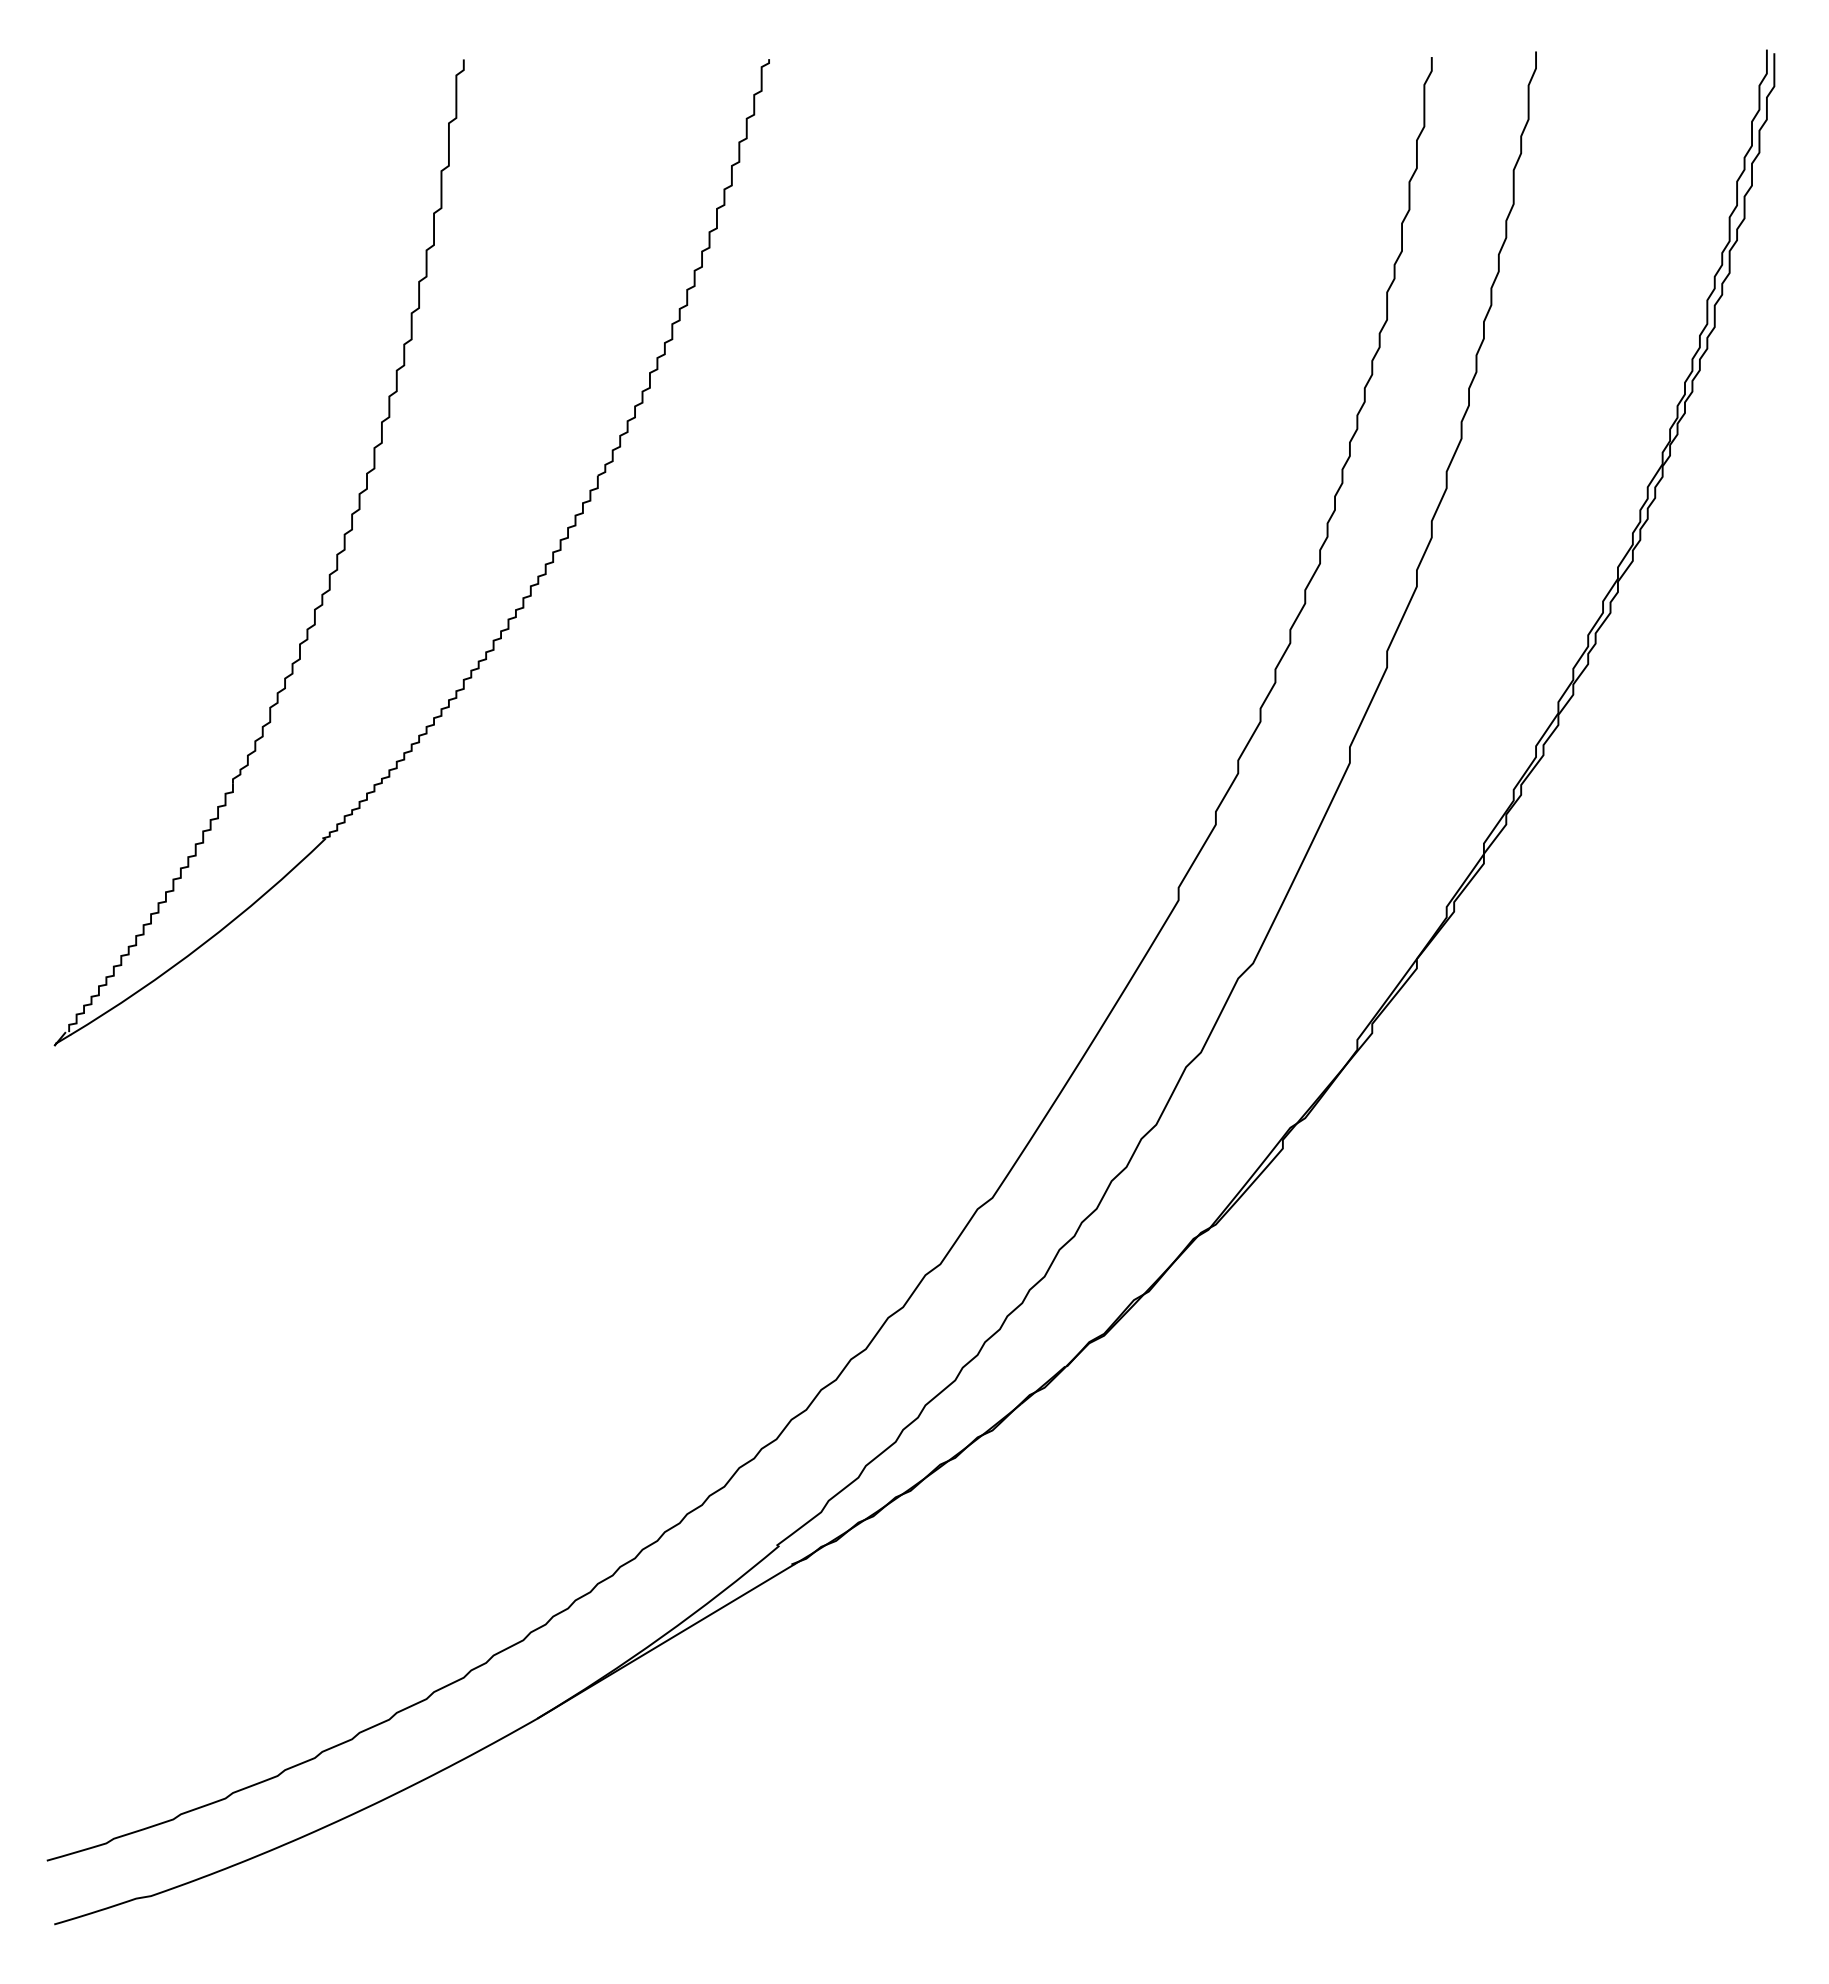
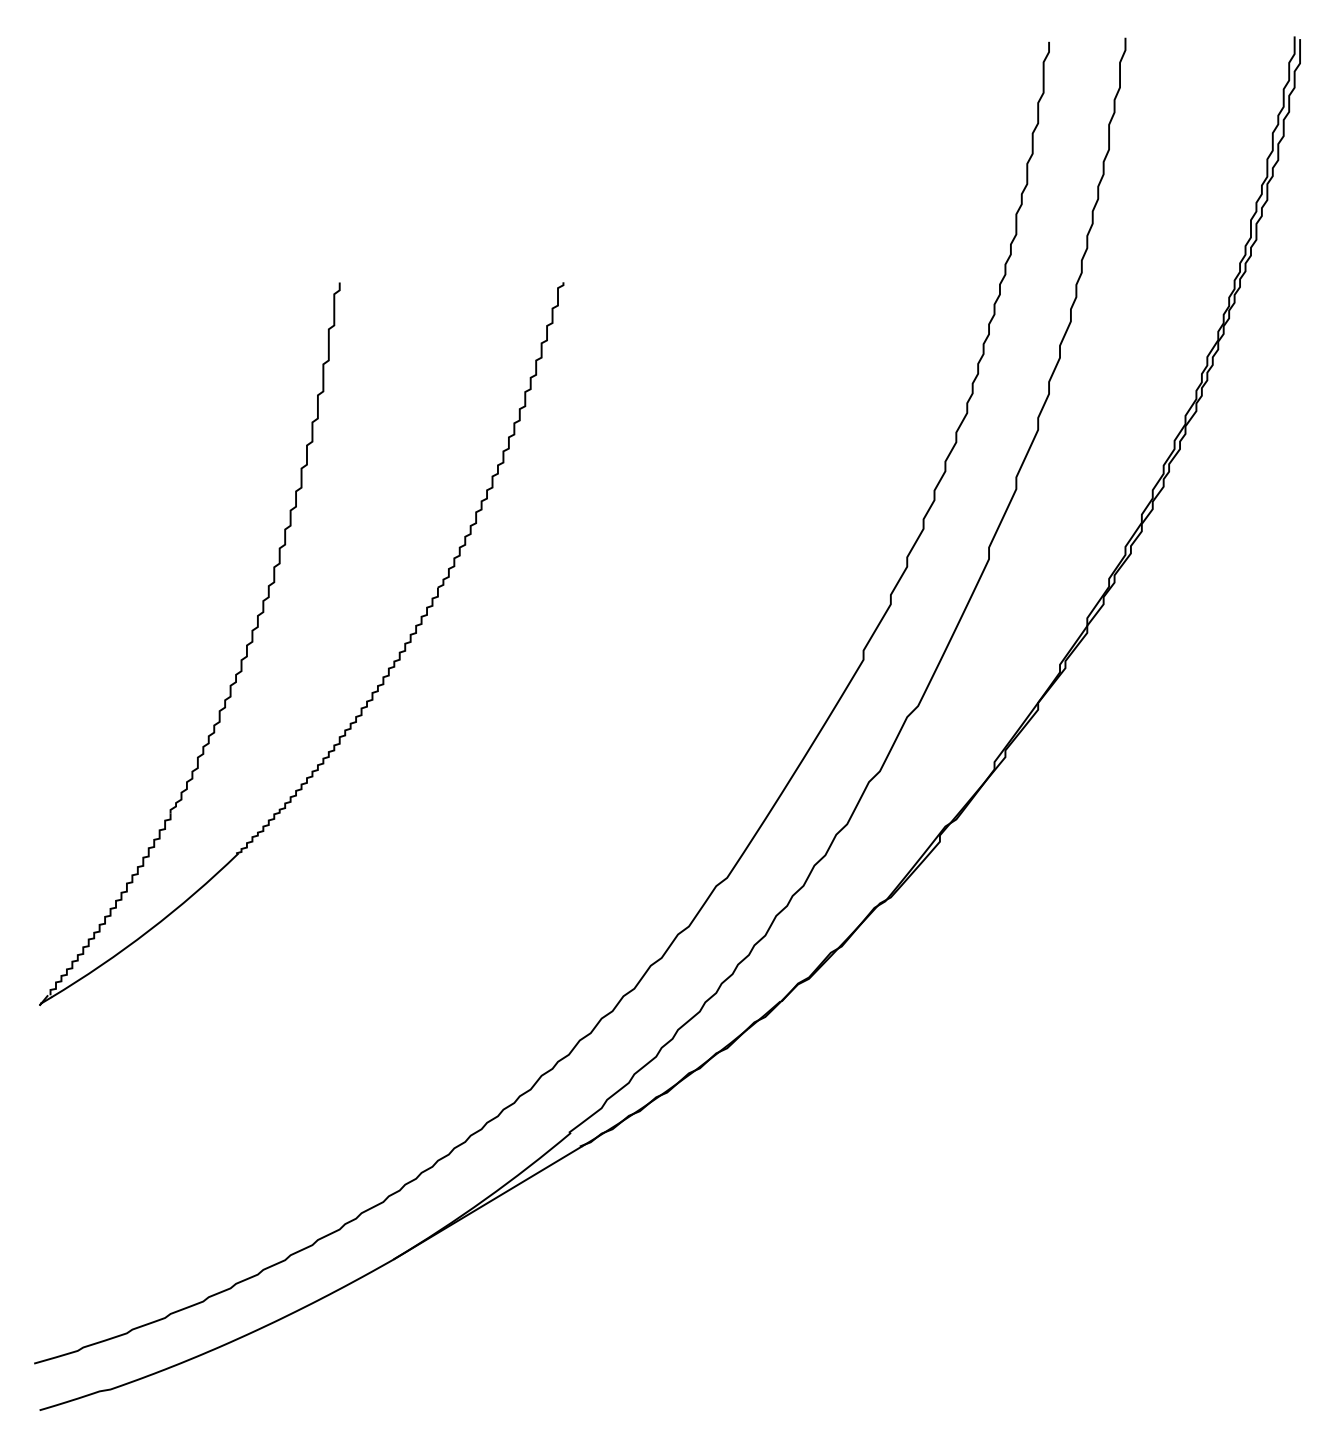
part: (352, 530) -> (258, 627), moved

